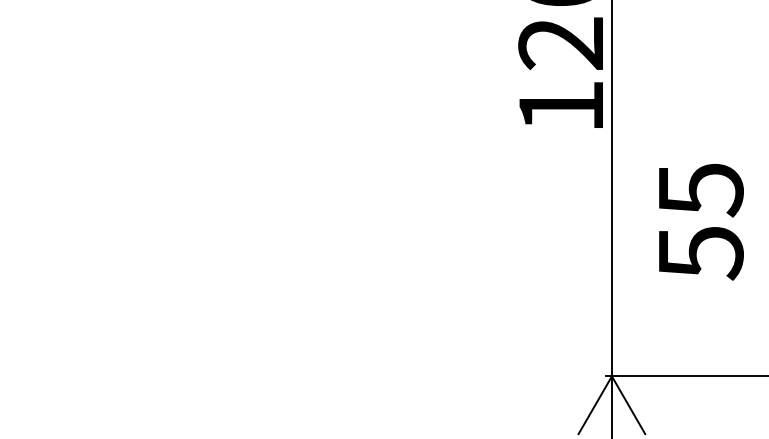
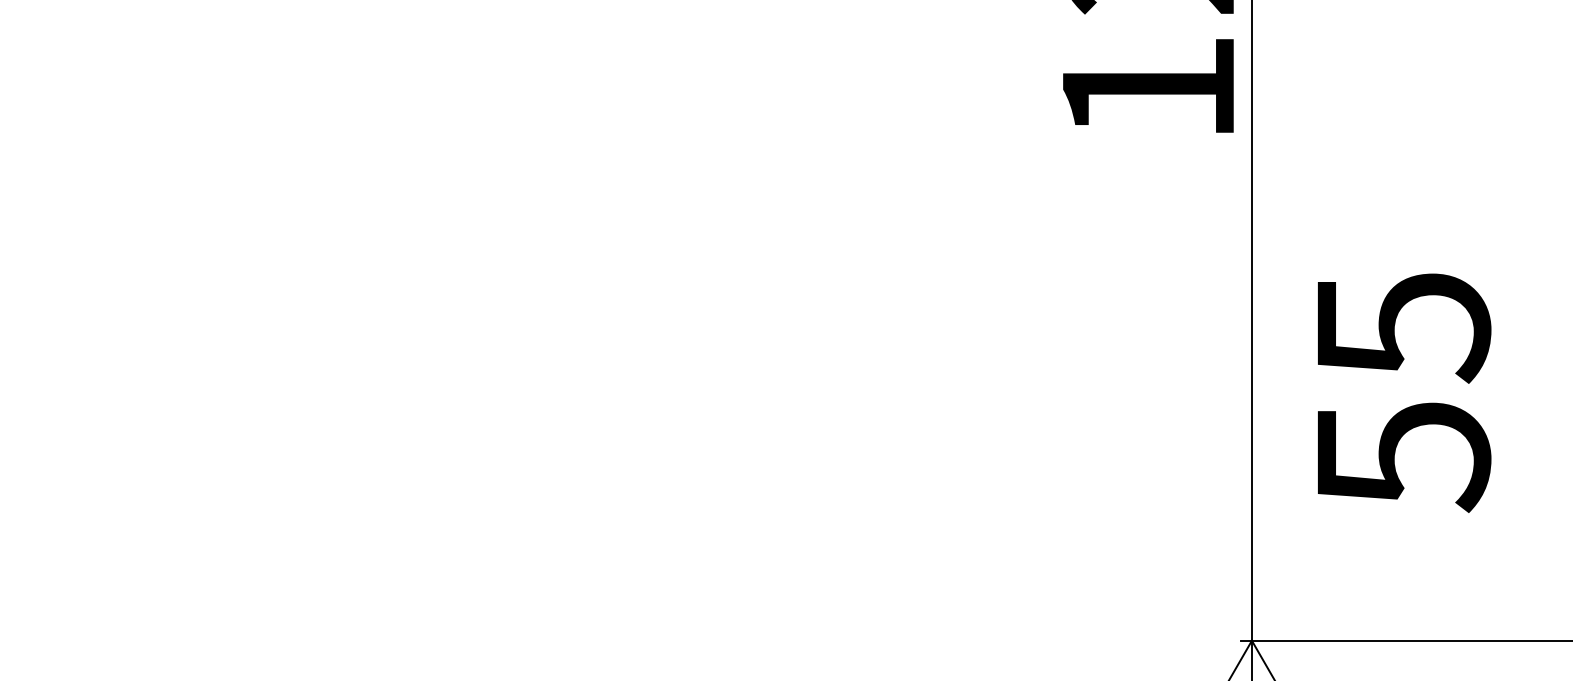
text: (701, 222) -> (1404, 393), moved

